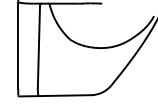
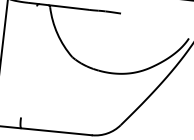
line: (38, 46) -> (28, 61), removed

